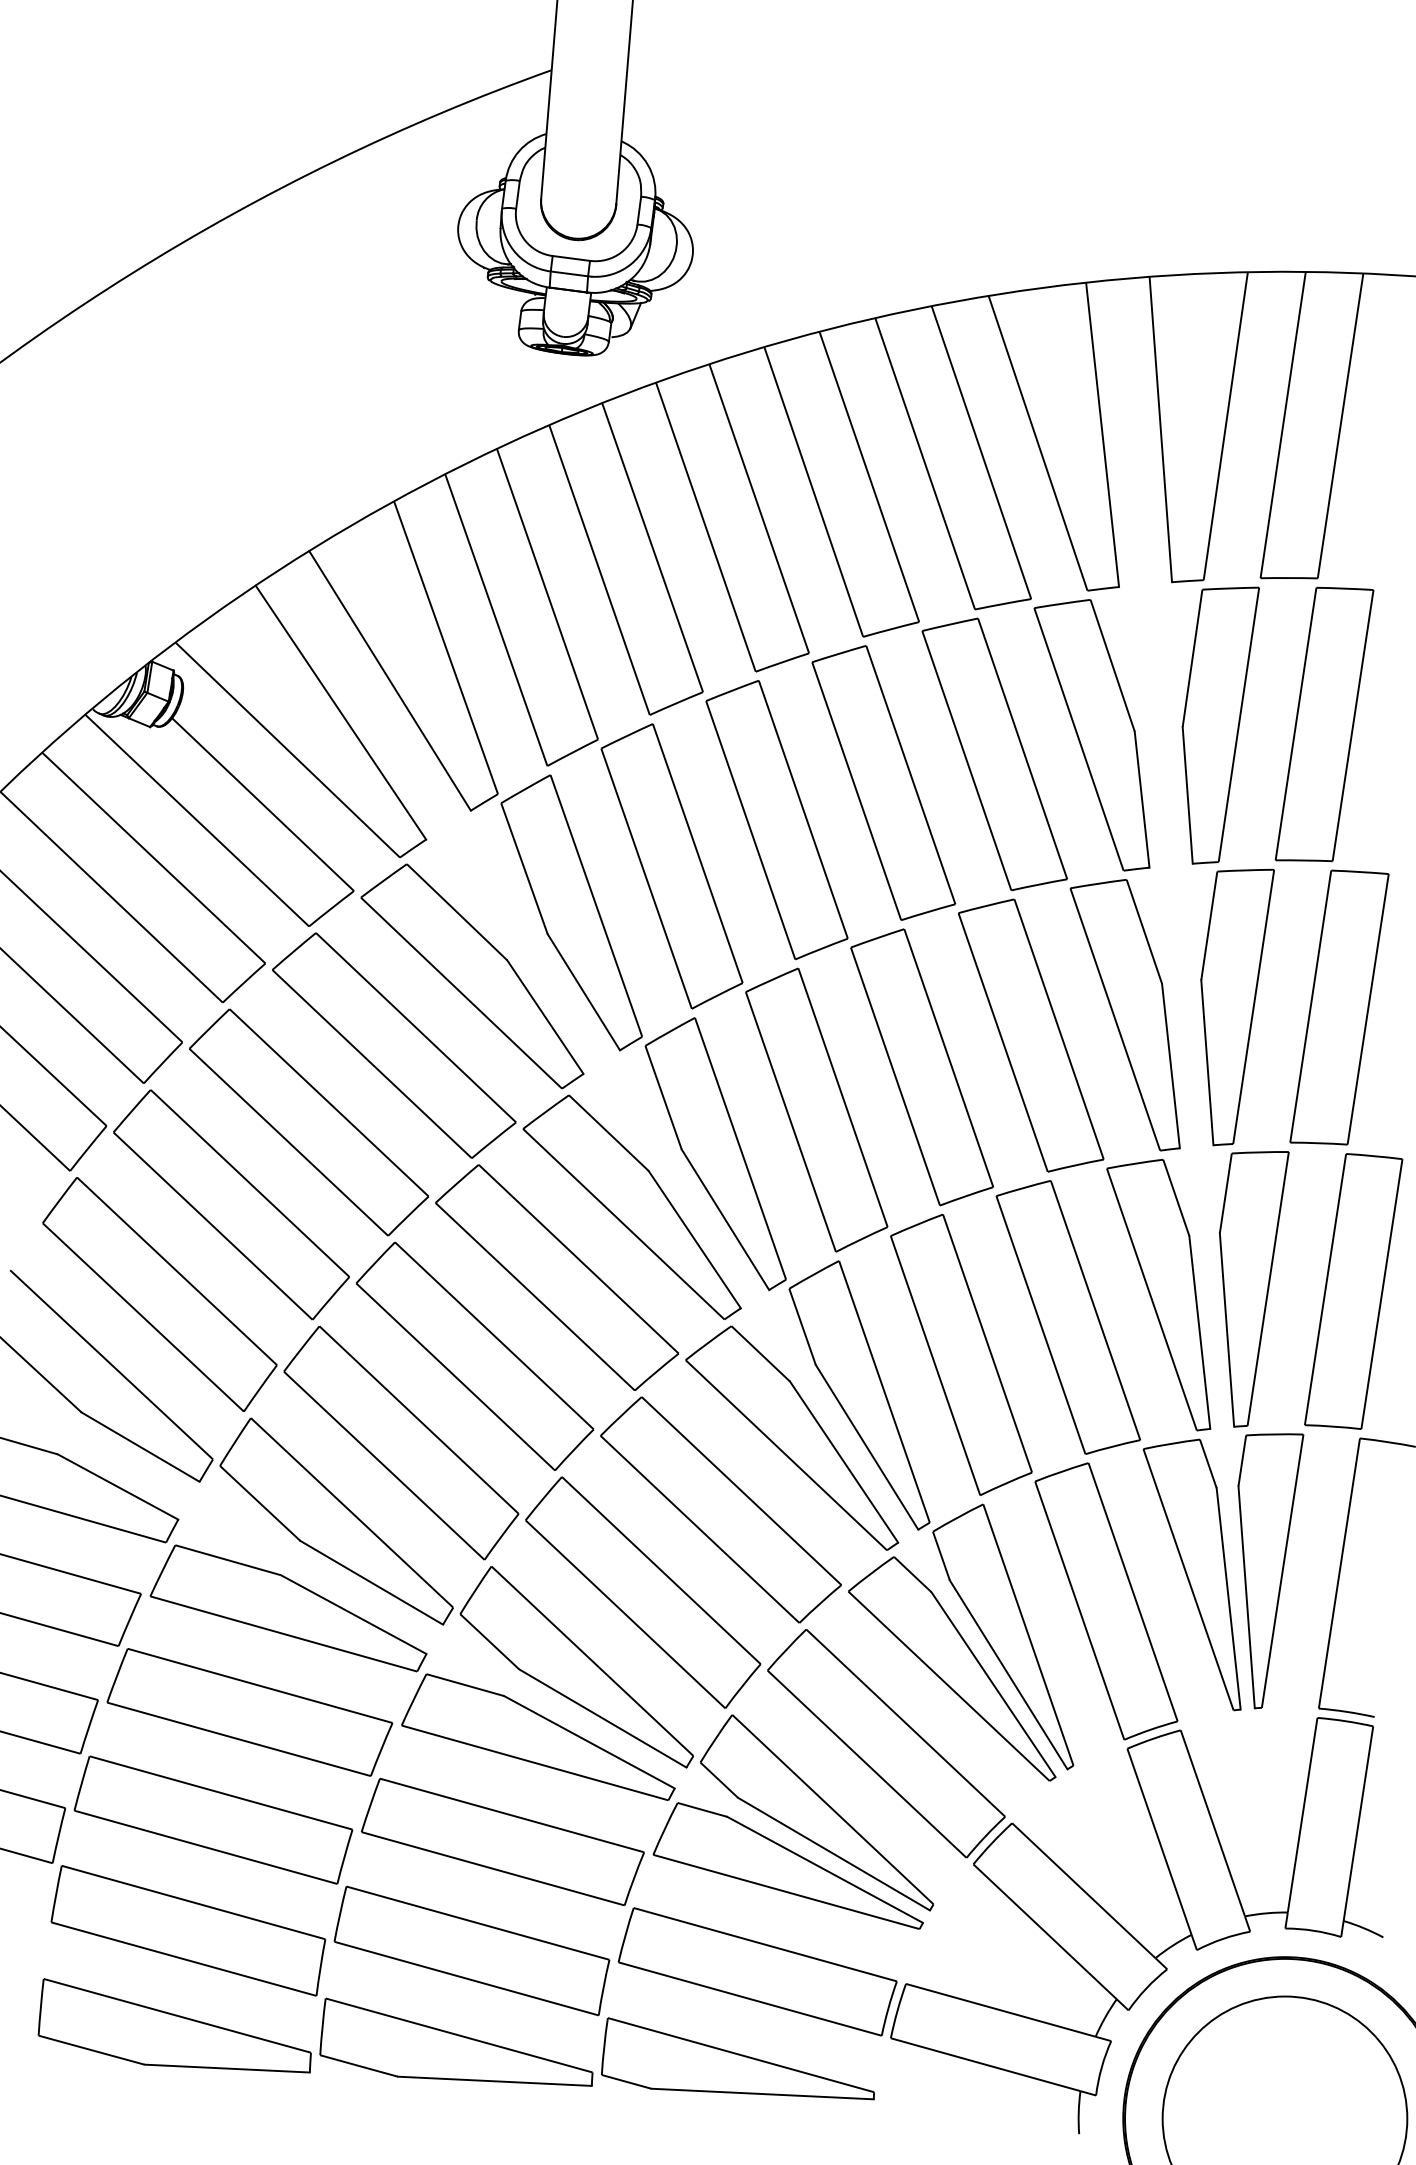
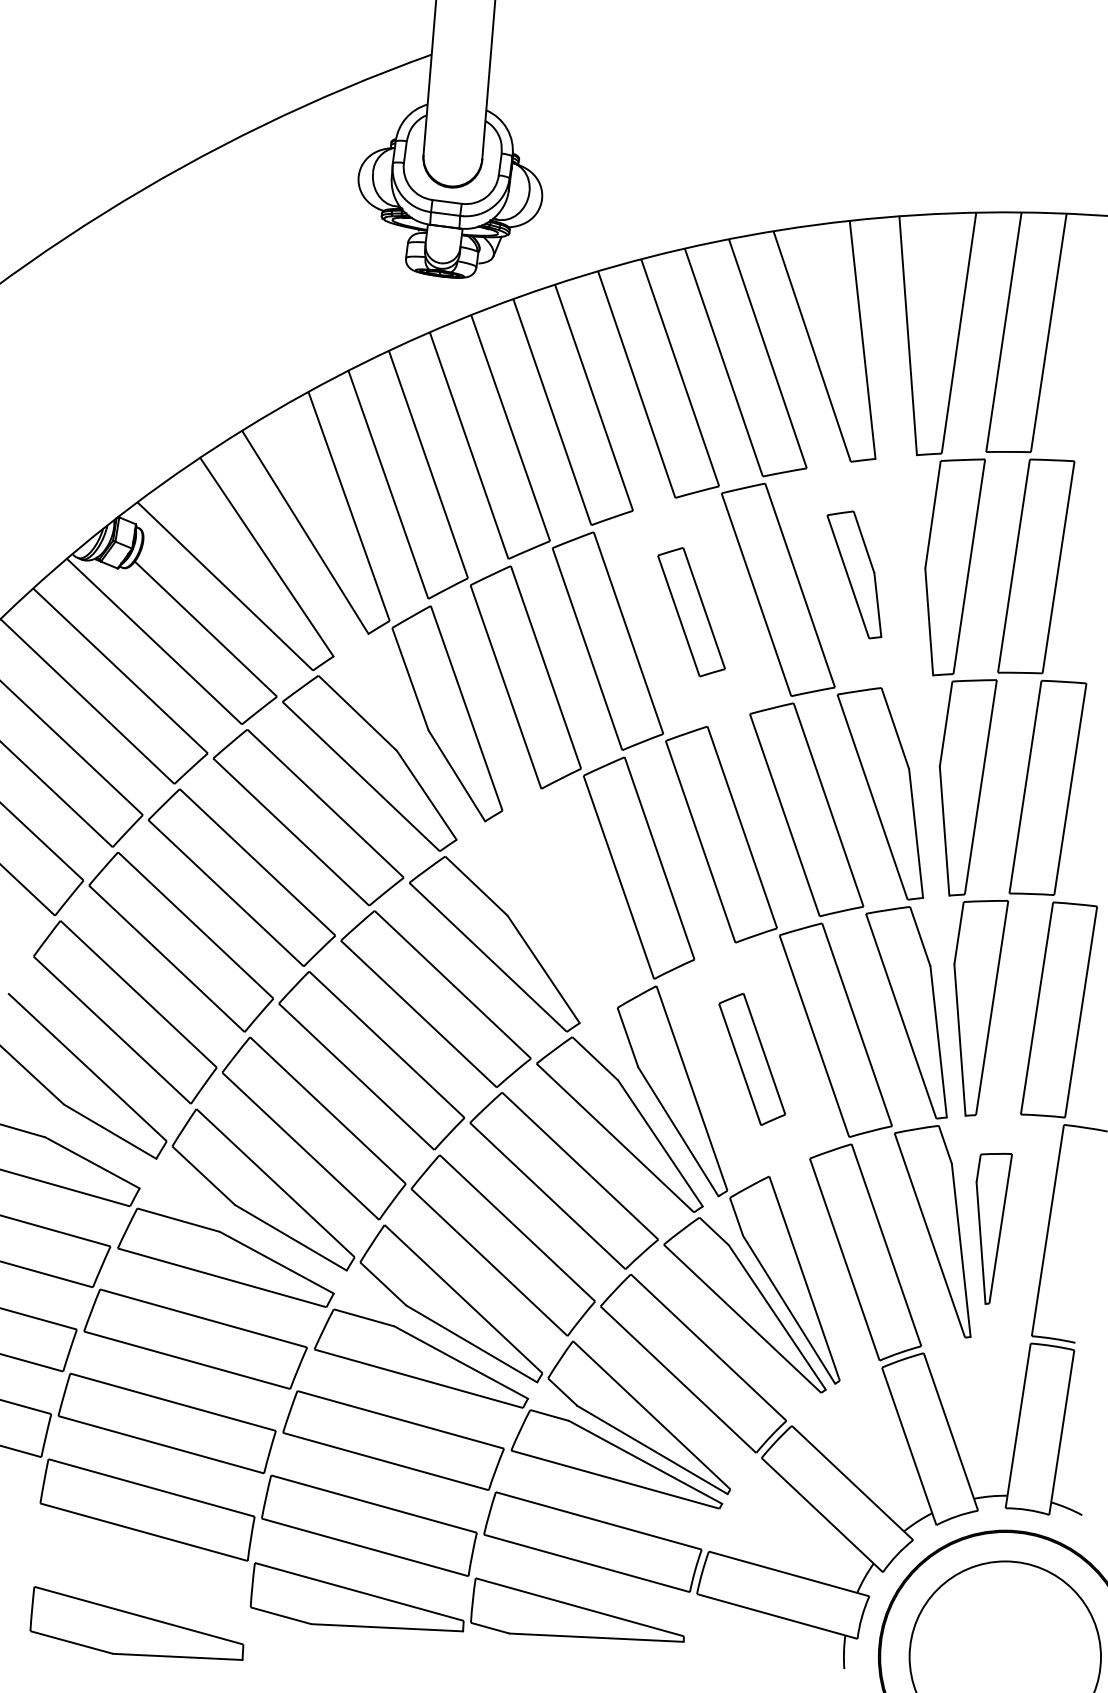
part: (1091, 735) -> (853, 575), size x0.6
part: (883, 782) -> (691, 611), size x0.6
part: (715, 1153) -> (559, 902), removed
part: (961, 1354) -> (752, 1059), size x0.6
part: (1270, 1571) -> (993, 1228), size x0.7
part: (174, 2025) -> (136, 1623), moved

